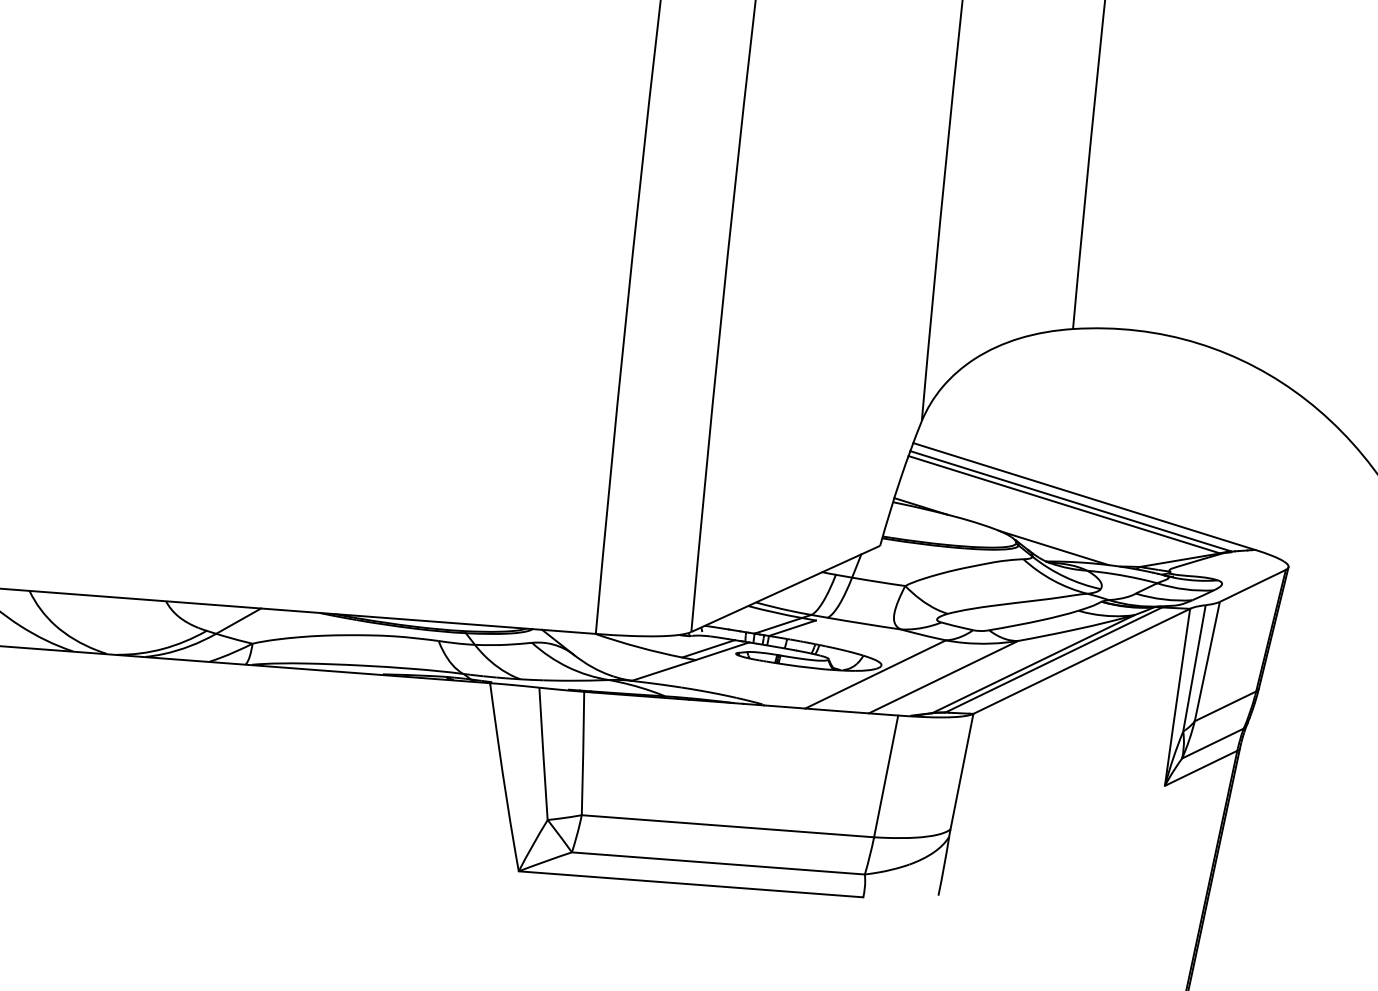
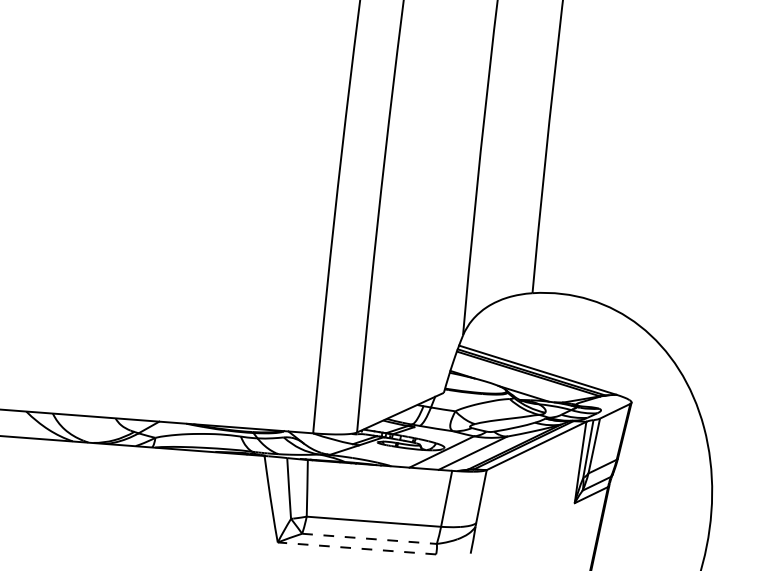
line: (718, 862) -> (369, 538), solid -> dashed
line: (690, 884) -> (356, 548), solid -> dashed

